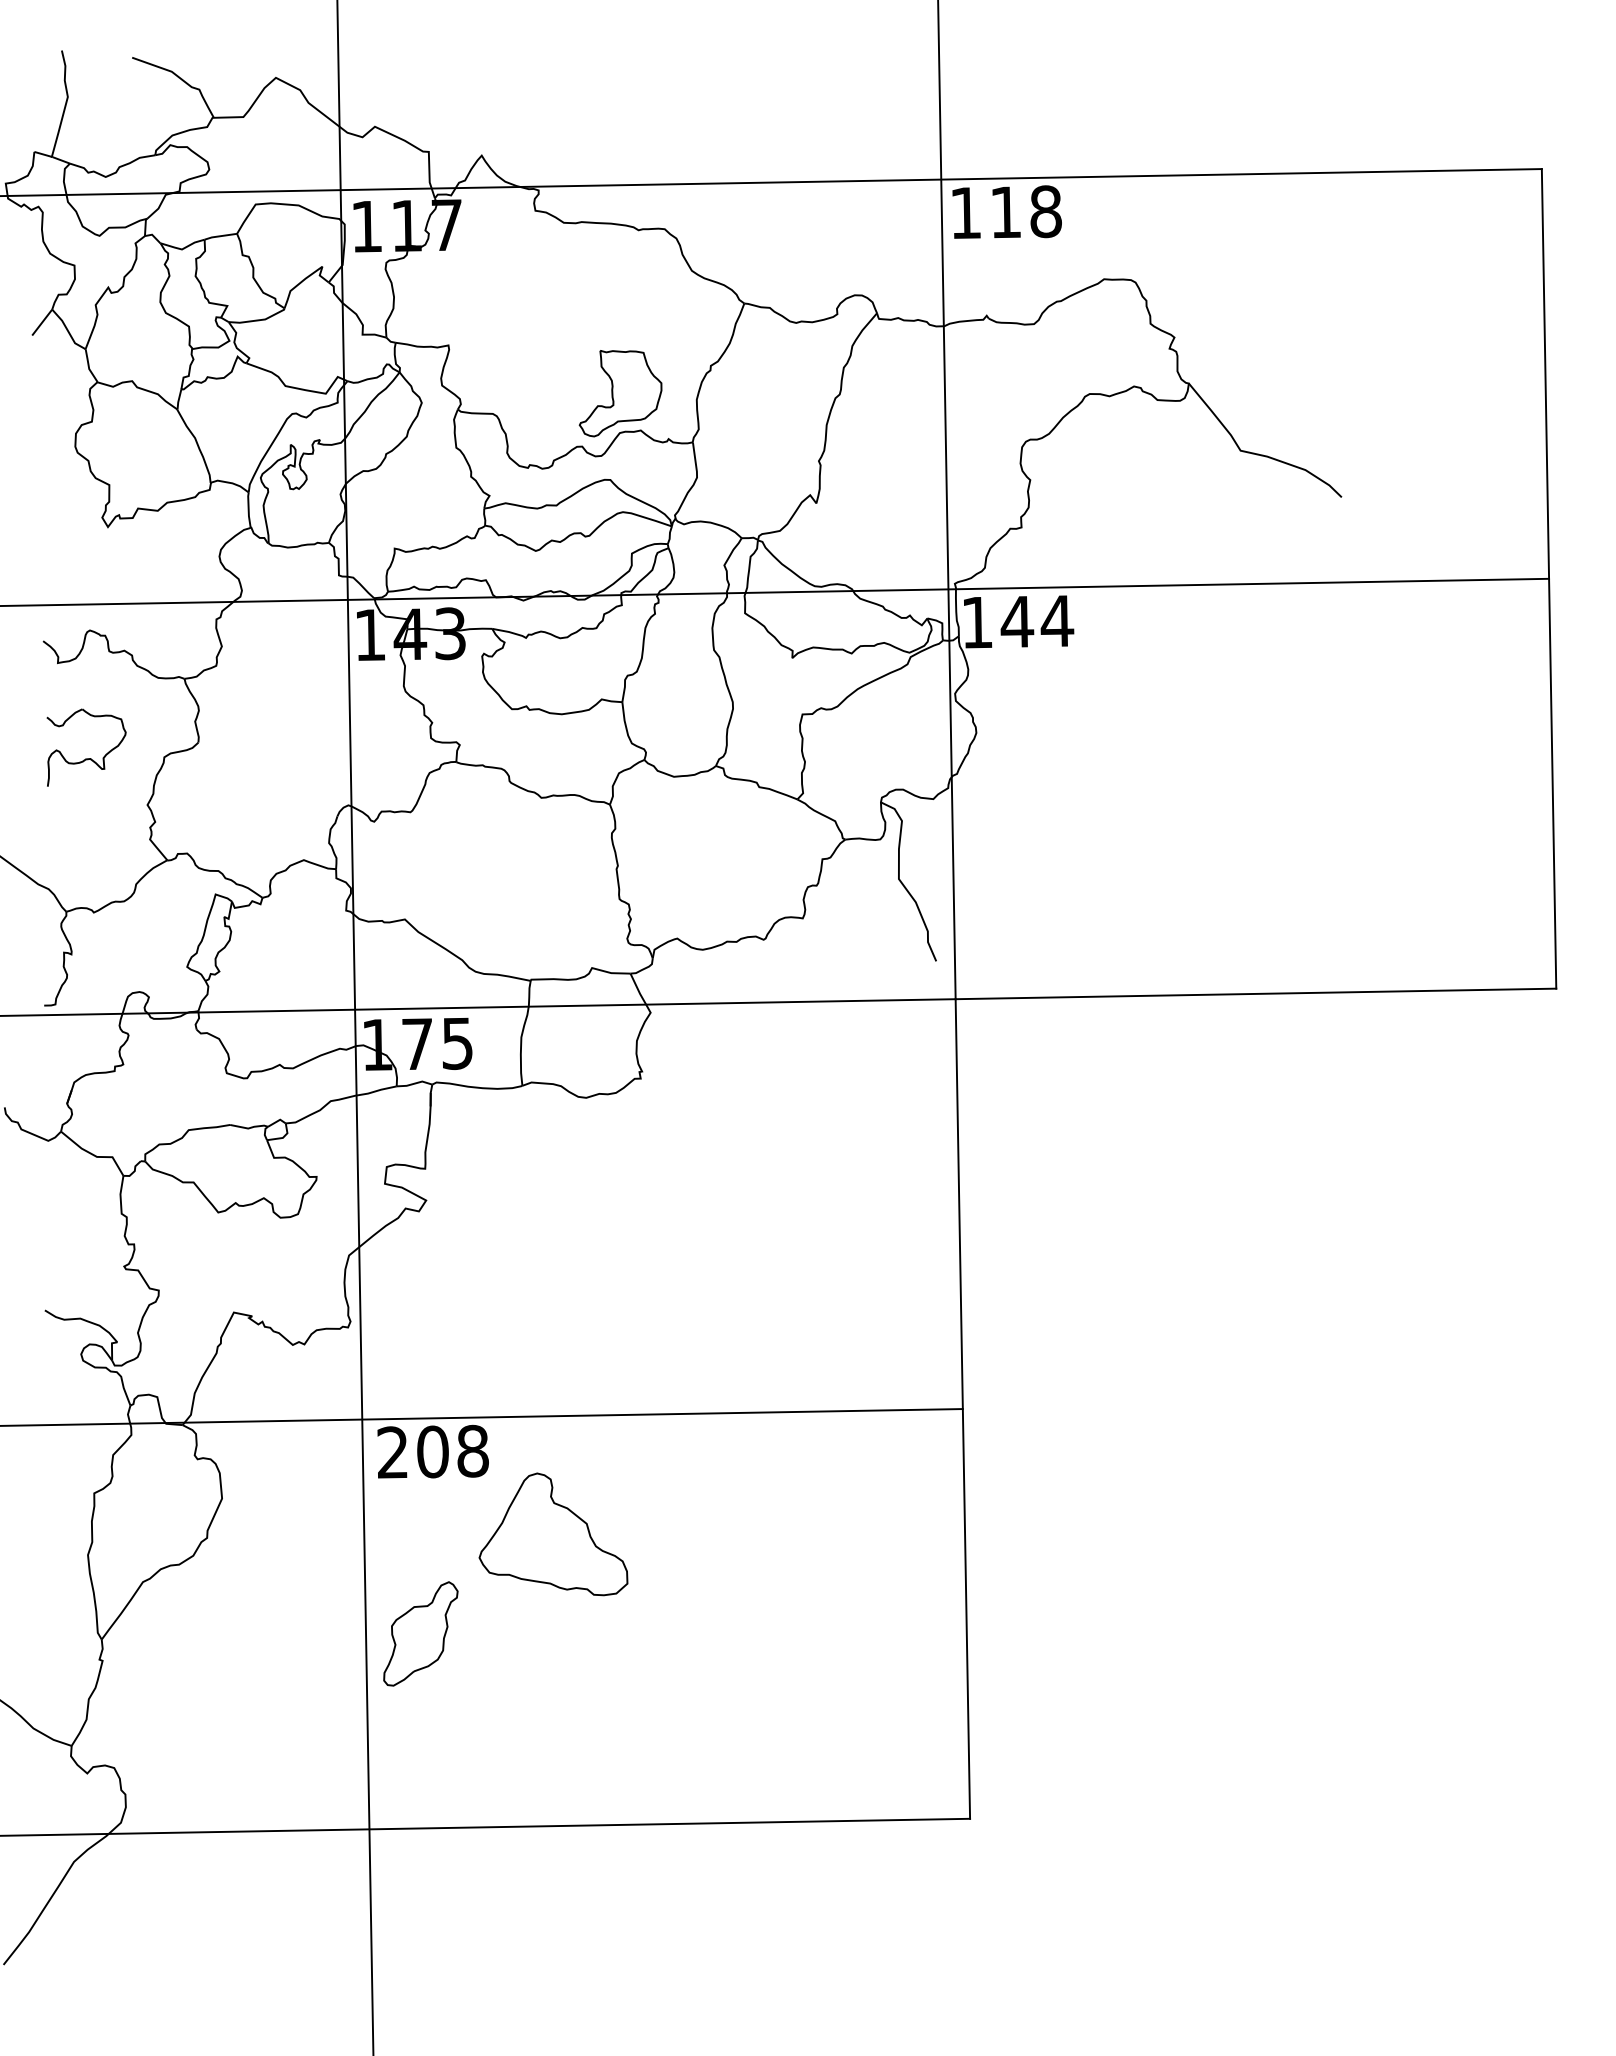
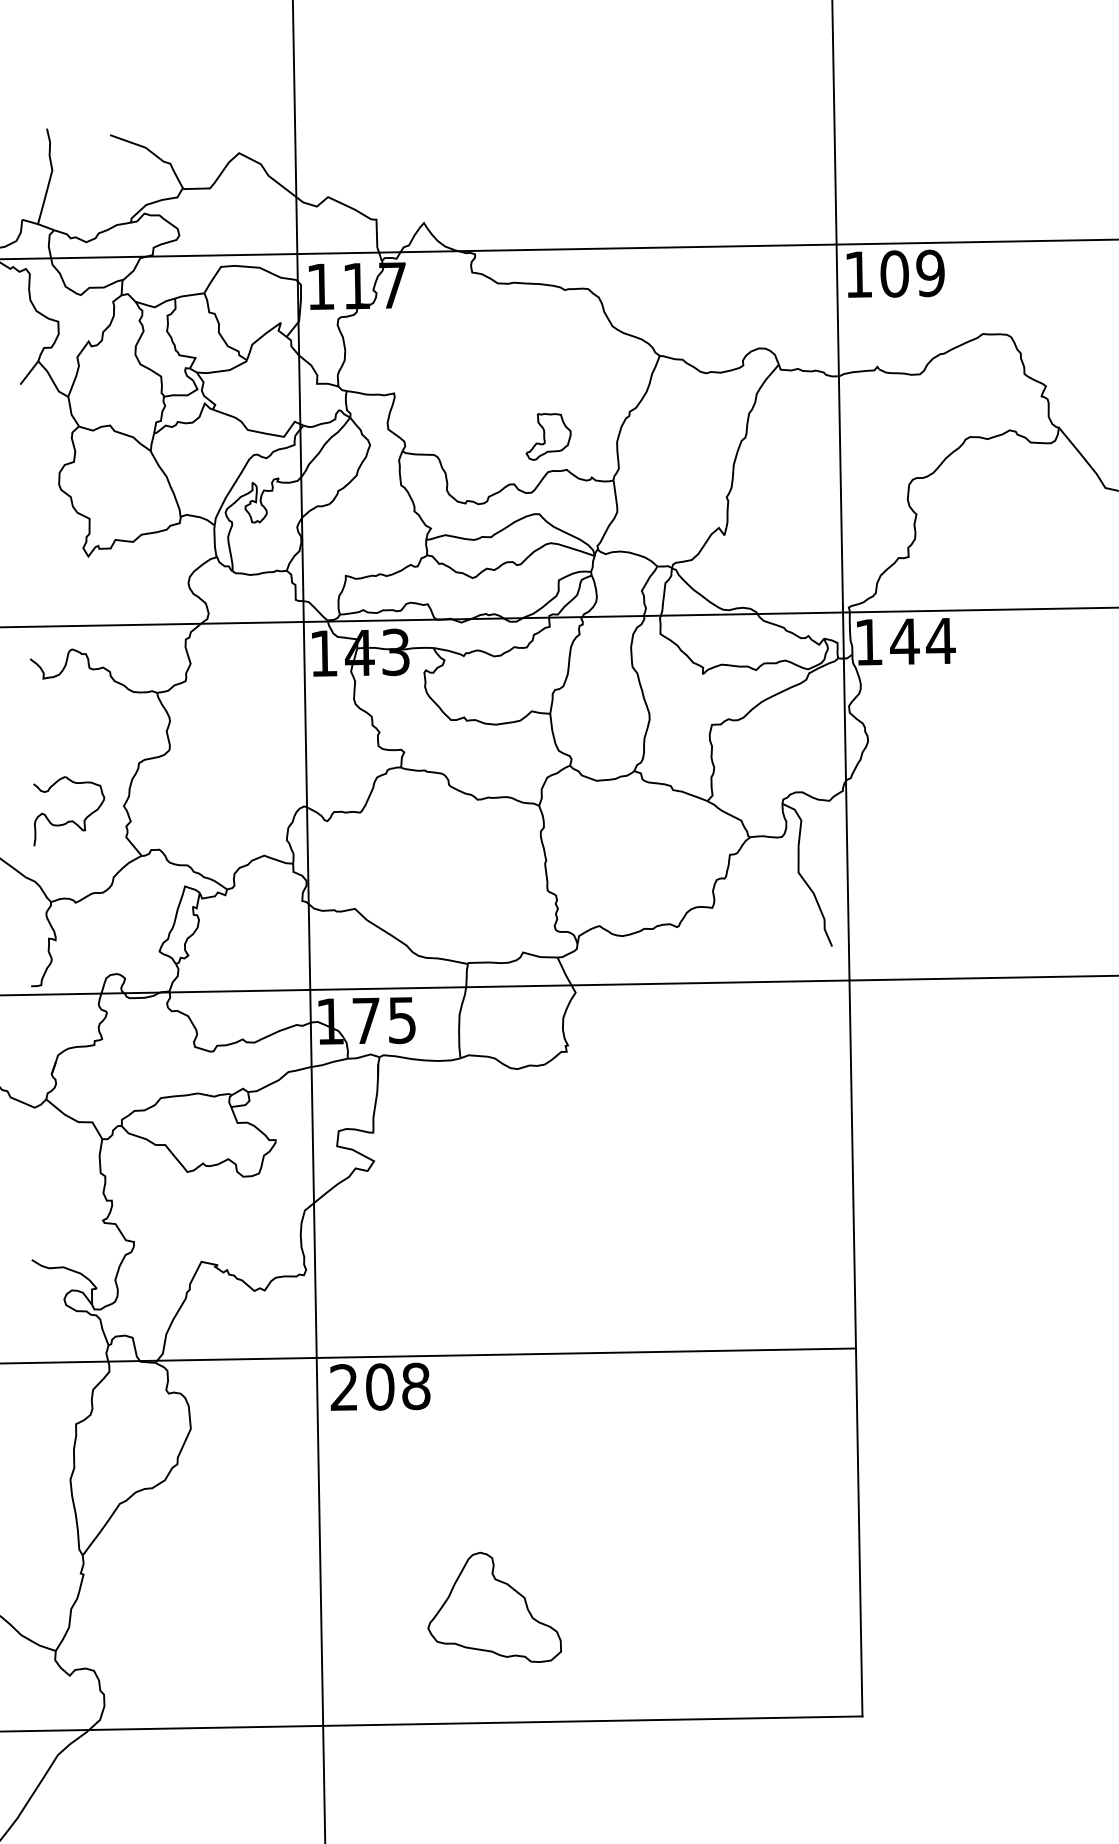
text: (1025, 211) -> (912, 273), 118 -> 109
part: (620, 393) -> (548, 436), size x0.6
part: (86, 758) -> (69, 820), moved
part: (553, 1534) -> (494, 1607), moved
part: (420, 1633) -> (369, 1550), removed

